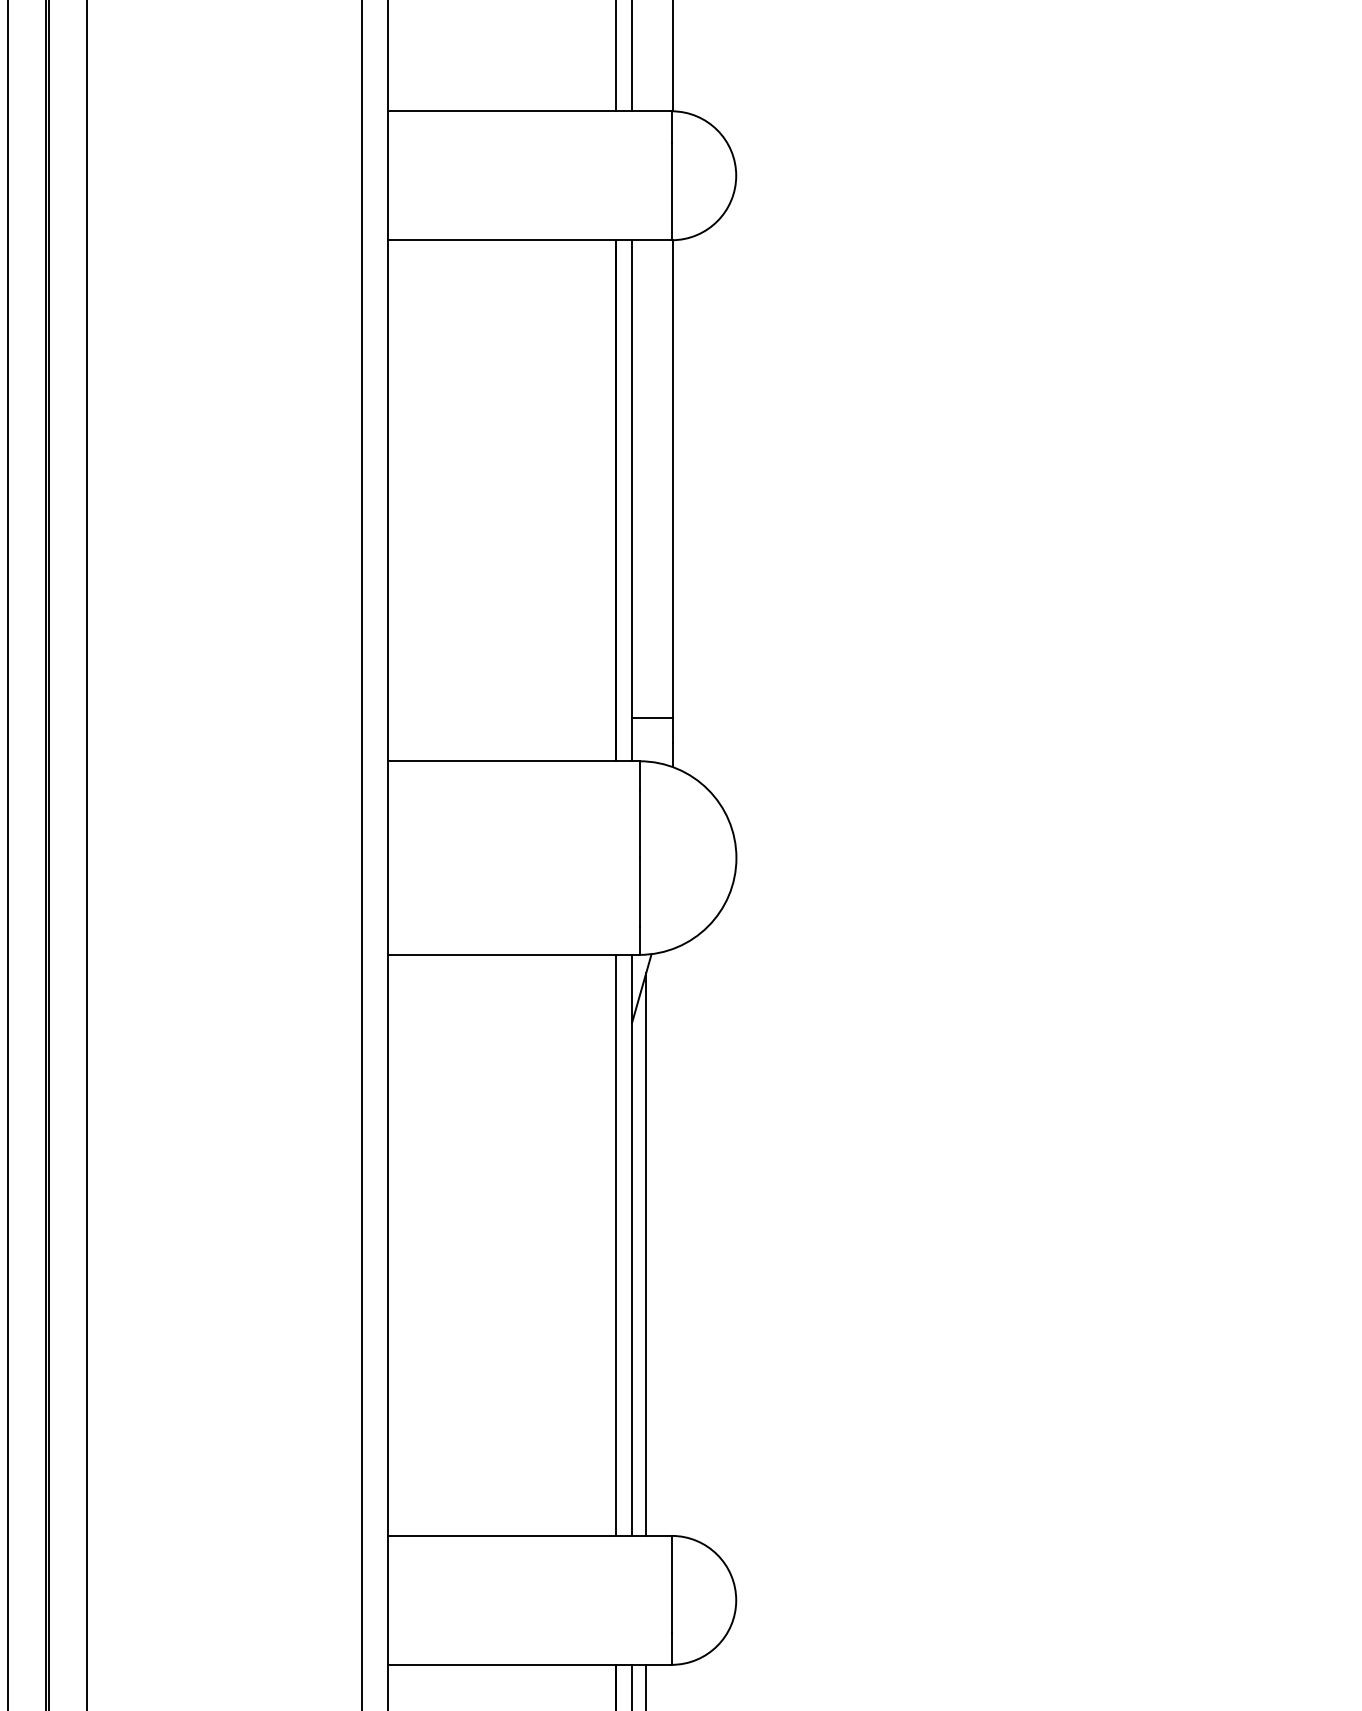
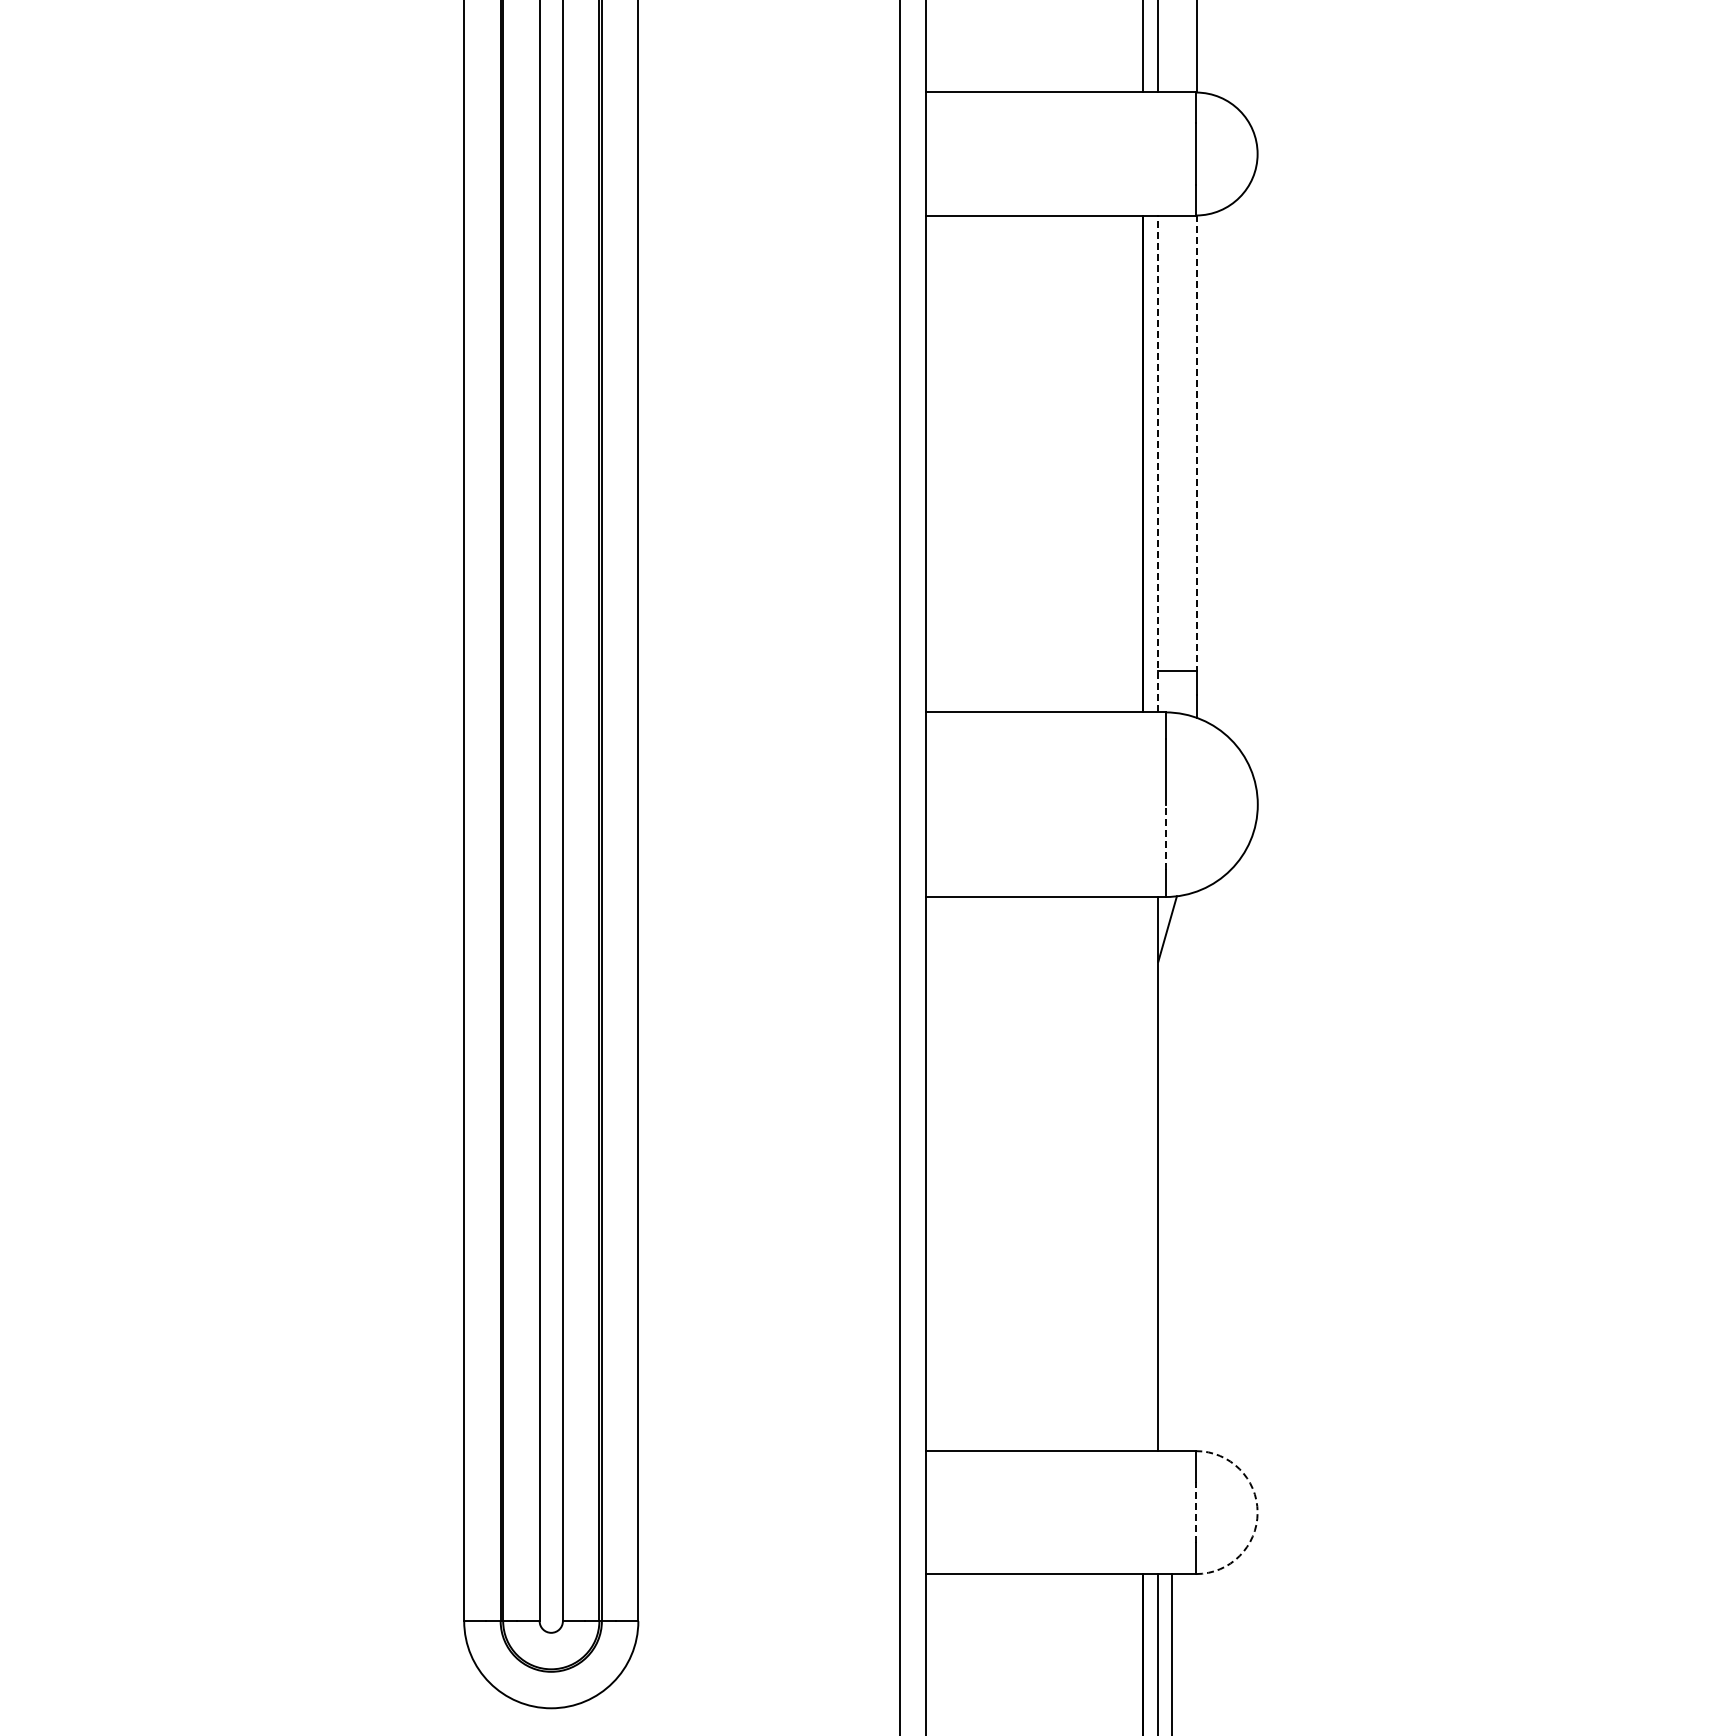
line: (673, 479) -> (1197, 443), solid -> dashed
line: (632, 500) -> (1158, 463), solid -> dashed
line: (639, 892) -> (1165, 837), solid -> dashed
line: (615, 1244) -> (1142, 1173), removed
line: (645, 1254) -> (1171, 1182), removed
line: (672, 1600) -> (1196, 1512), solid -> dashed
arc: (736, 1600) -> (1257, 1512), solid -> dashed

